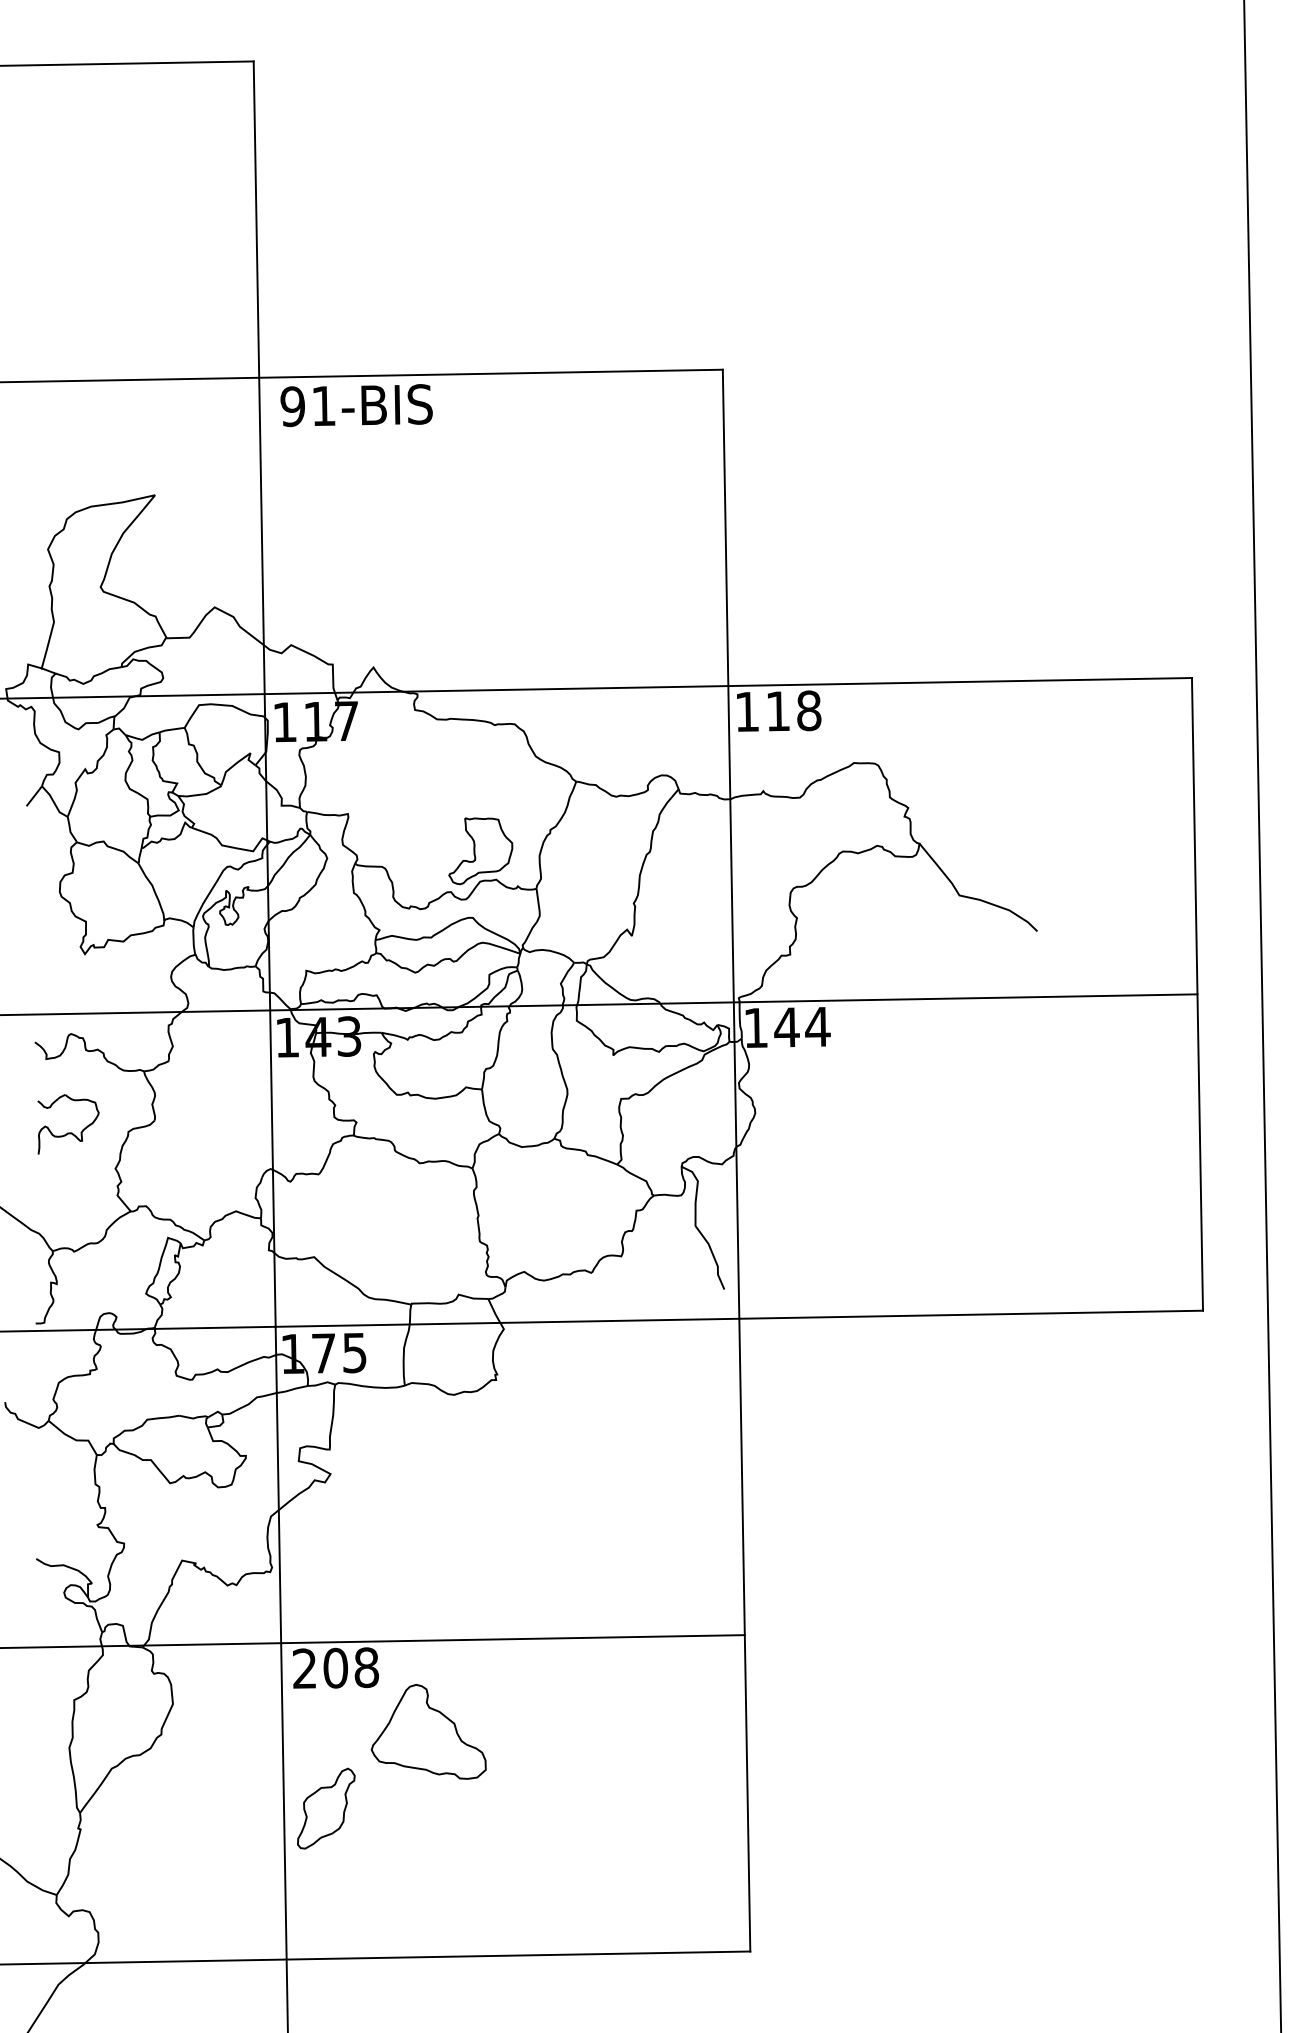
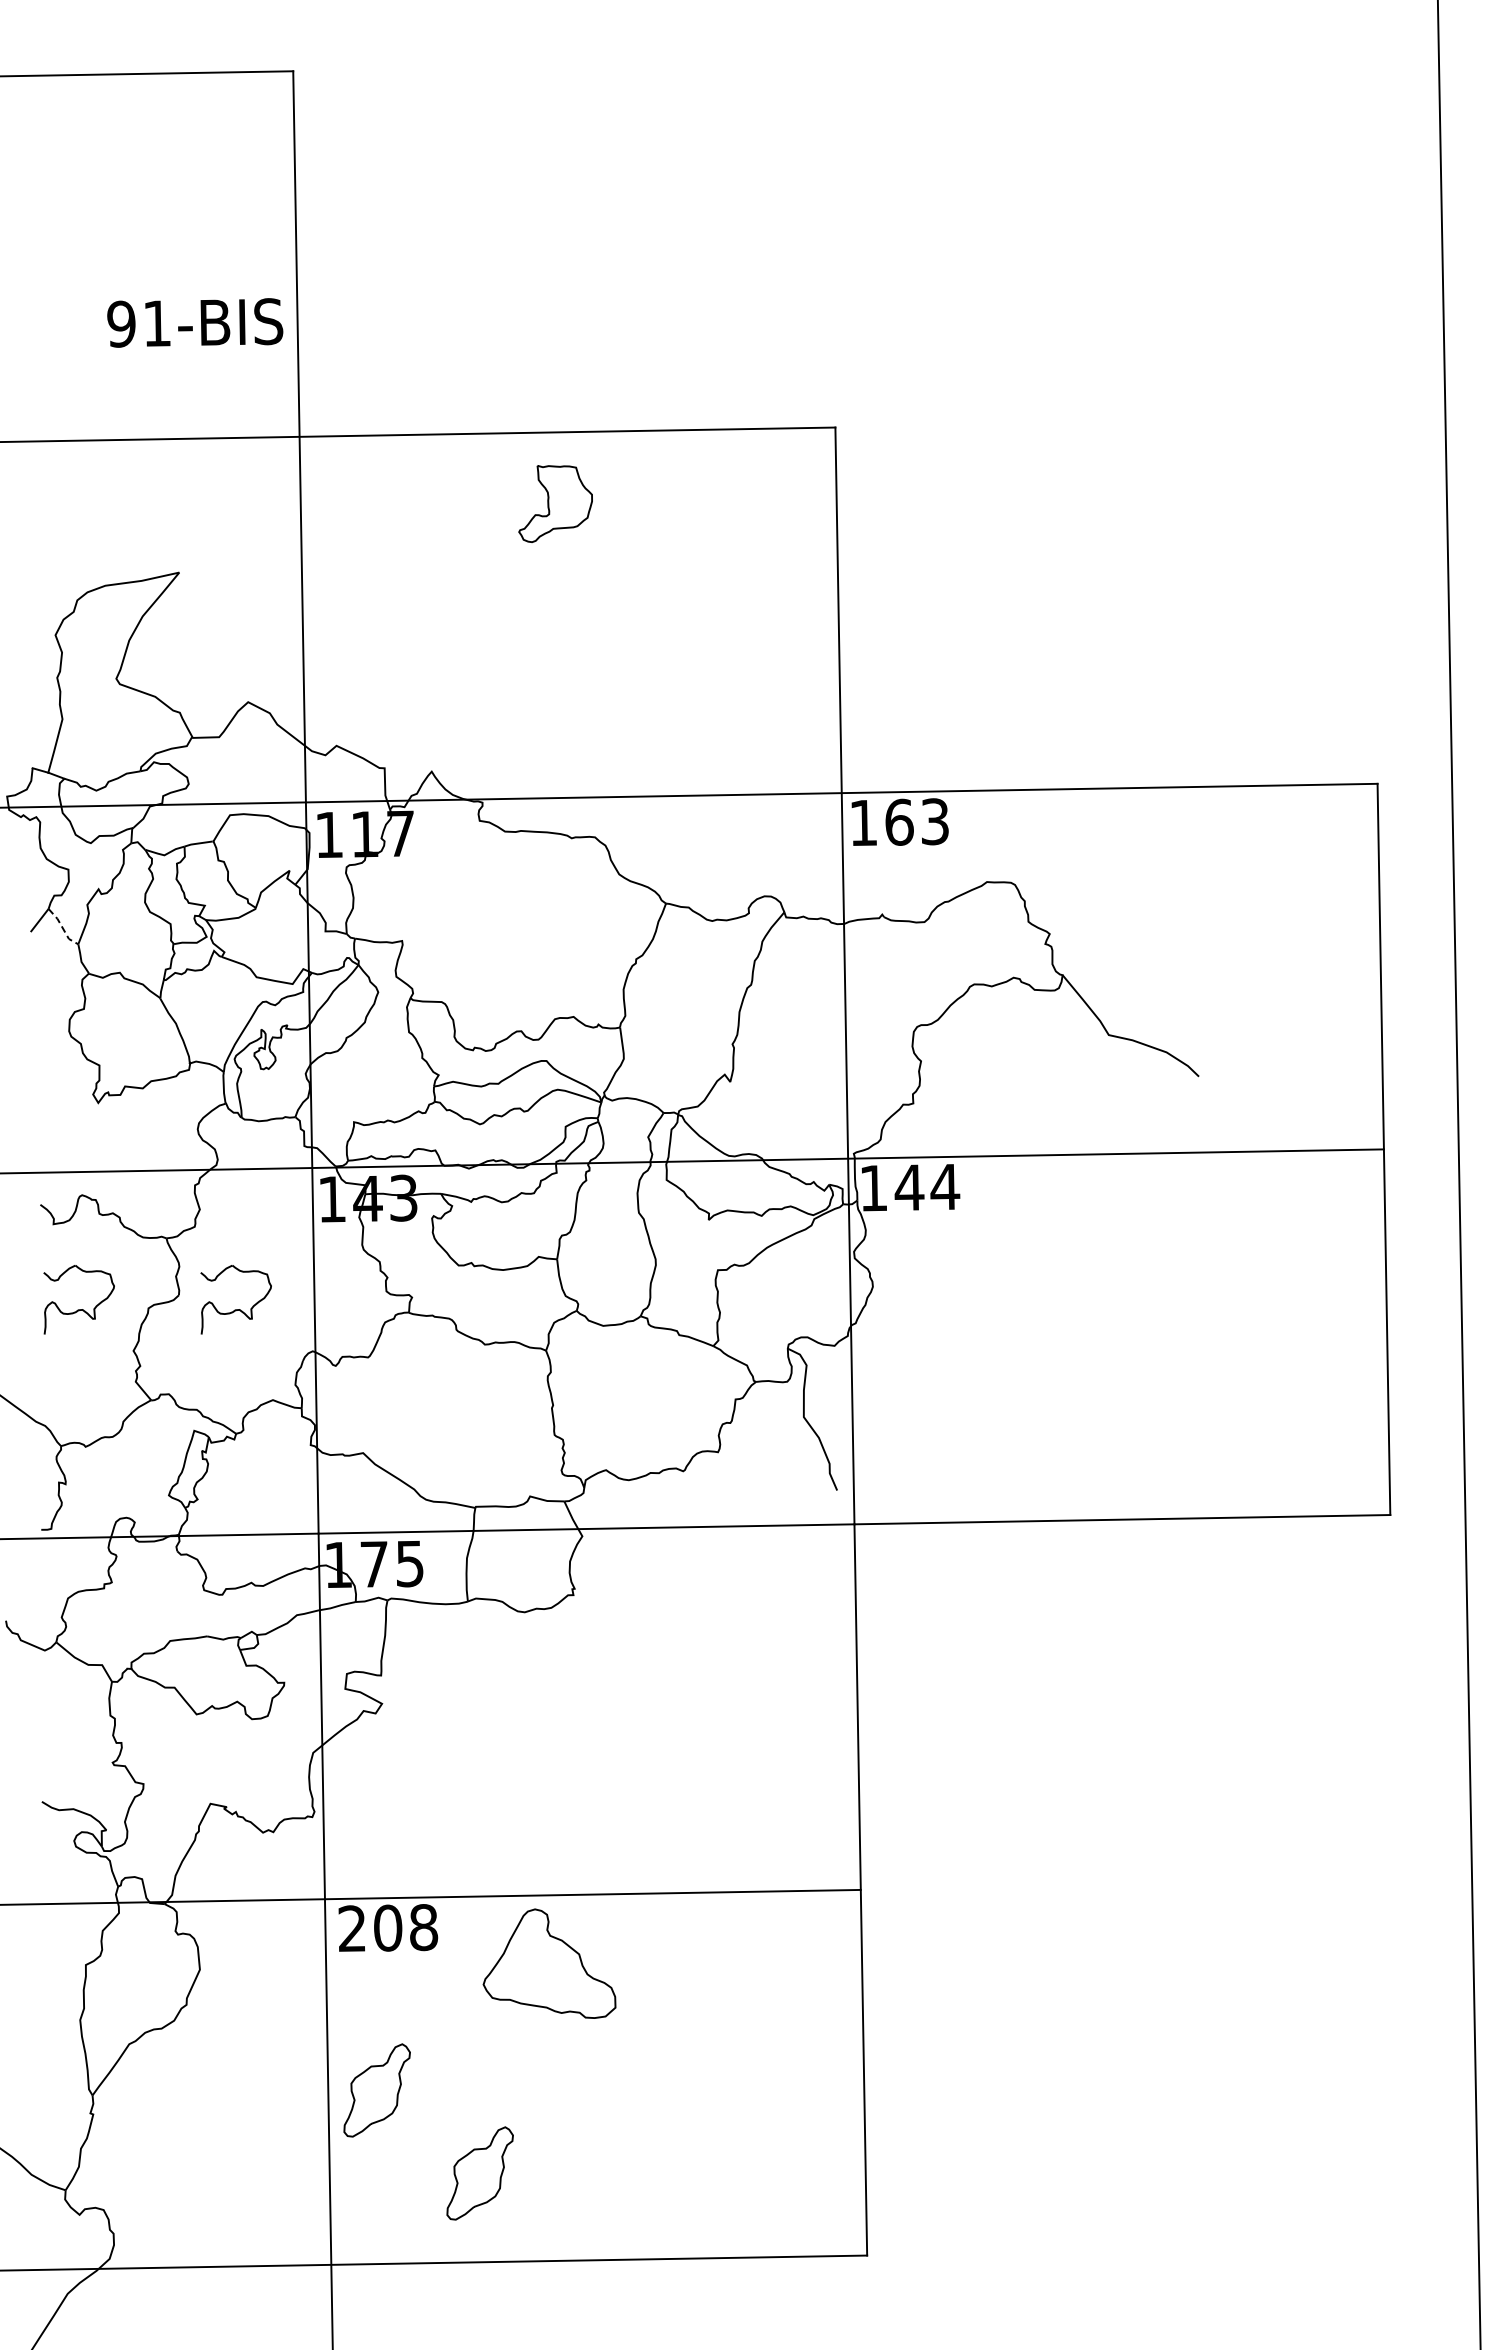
text: (356, 405) -> (195, 322), moved
text: (793, 710) -> (917, 821), 118 -> 163
line: (54, 803) -> (62, 928), solid -> dashed
part: (480, 850) -> (555, 503), moved
part: (203, 1132) -> (235, 1309), added
part: (428, 1731) -> (549, 1963), moved
part: (414, 1880) -> (479, 2173), added

